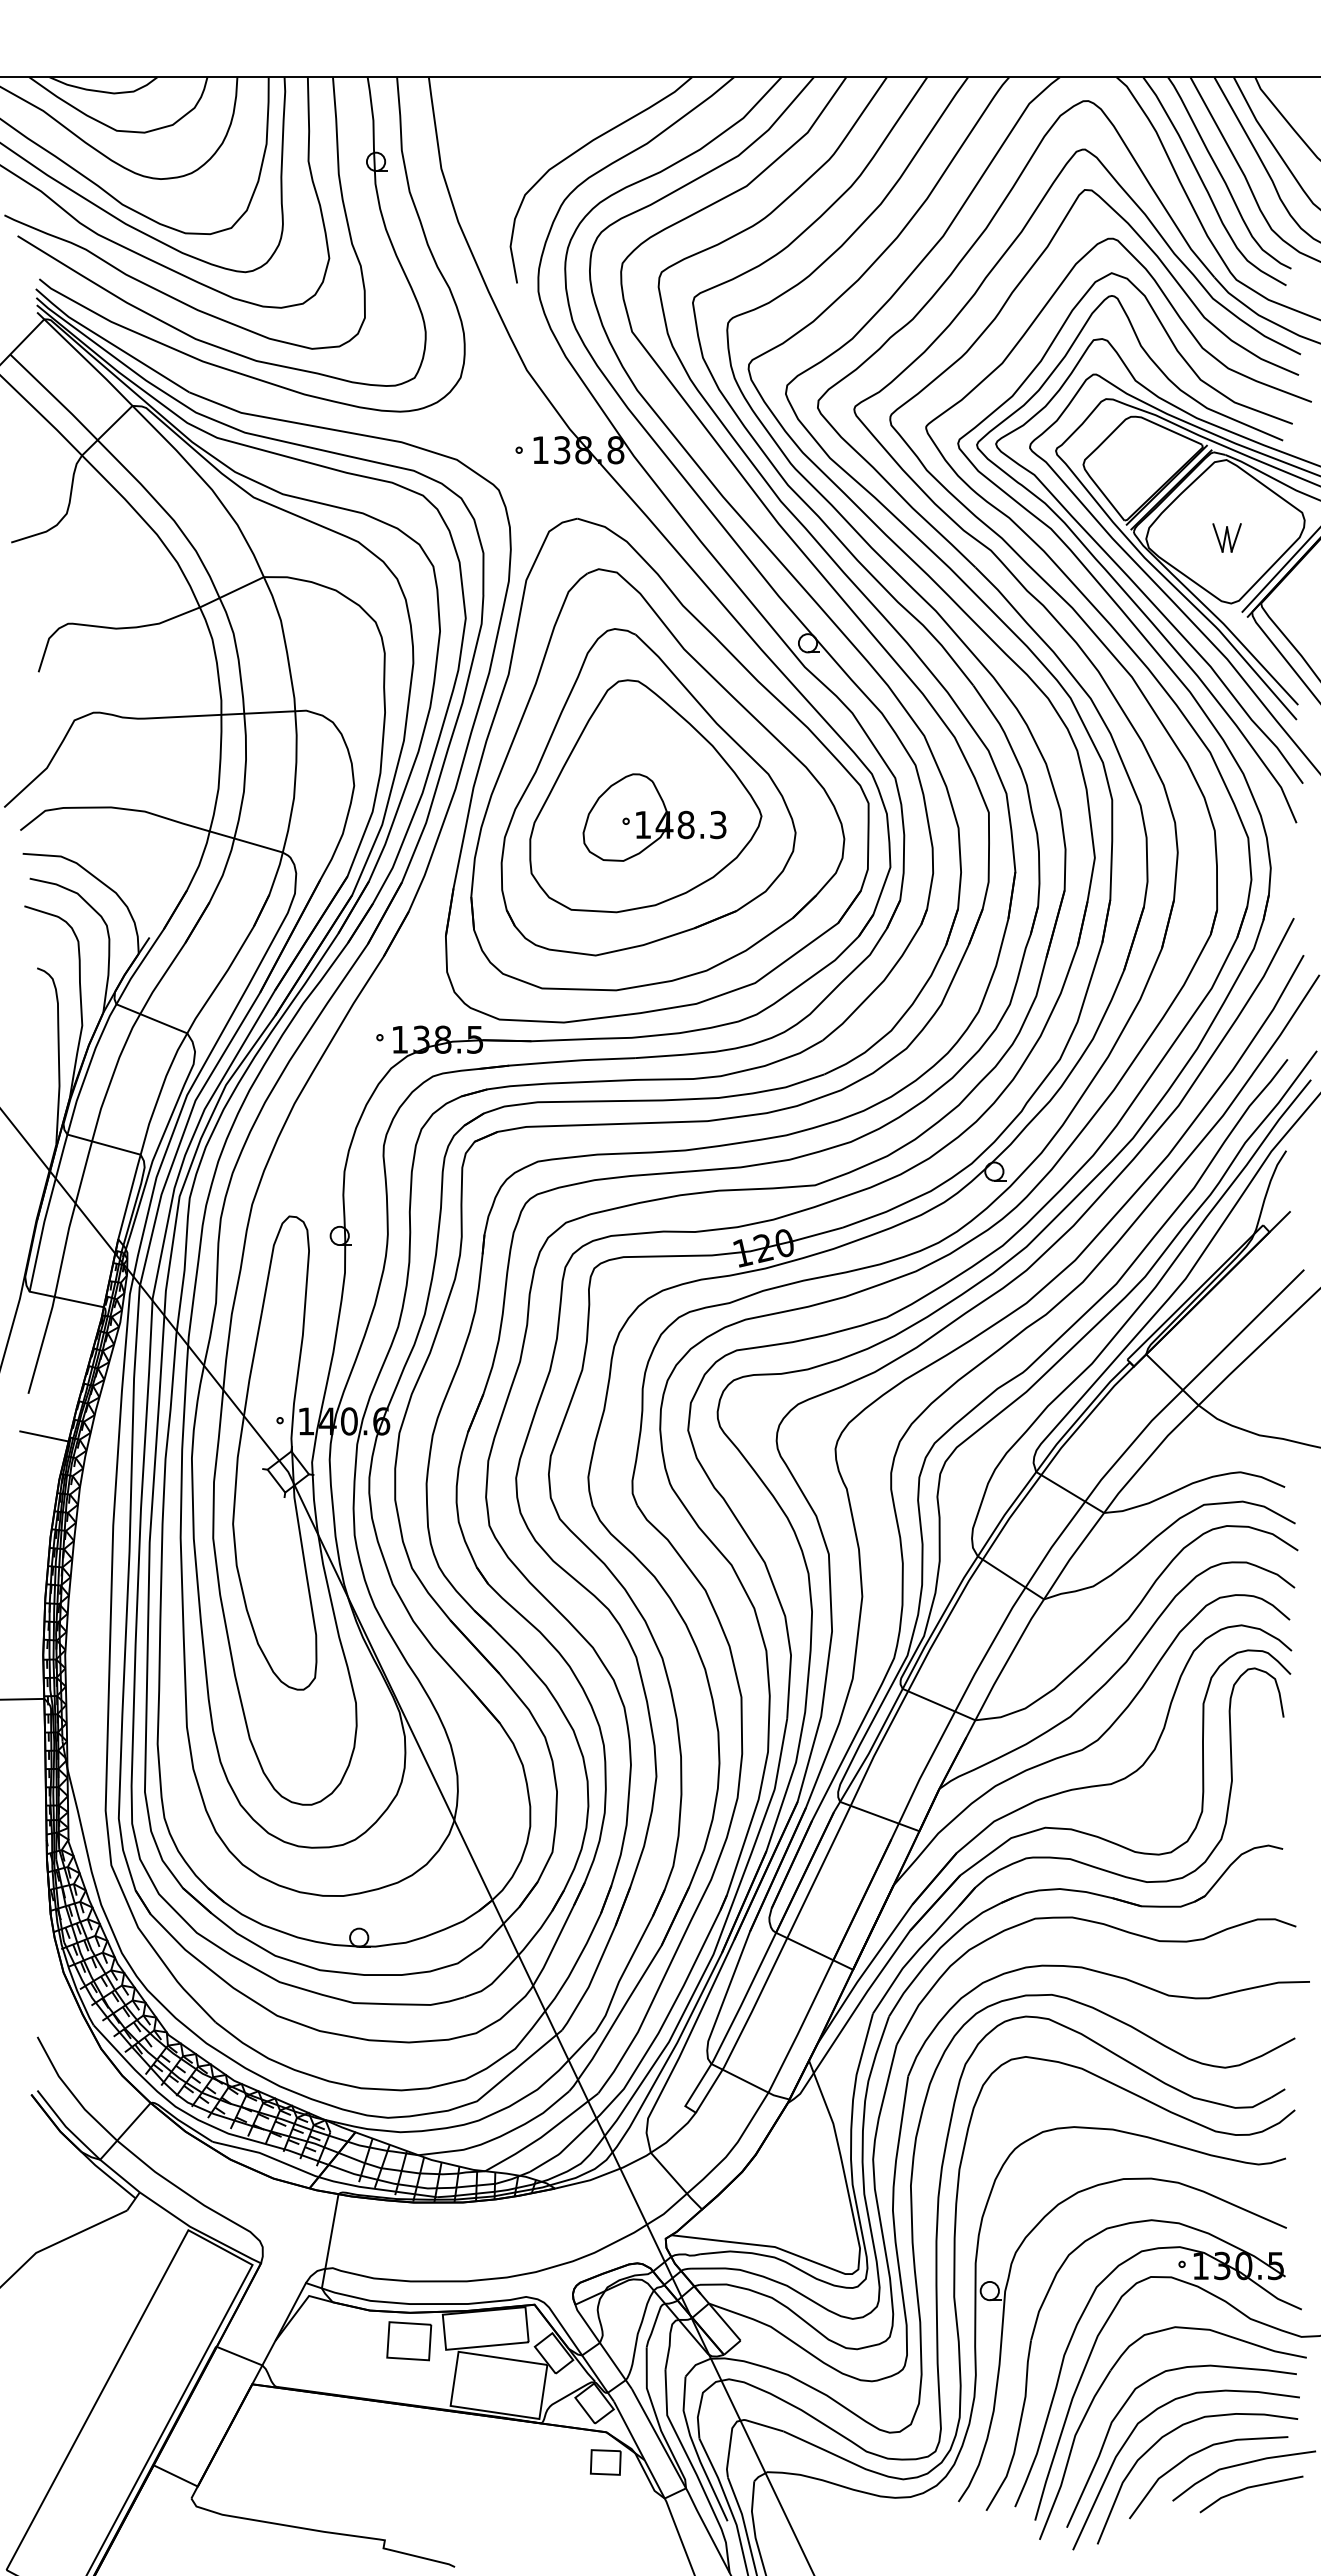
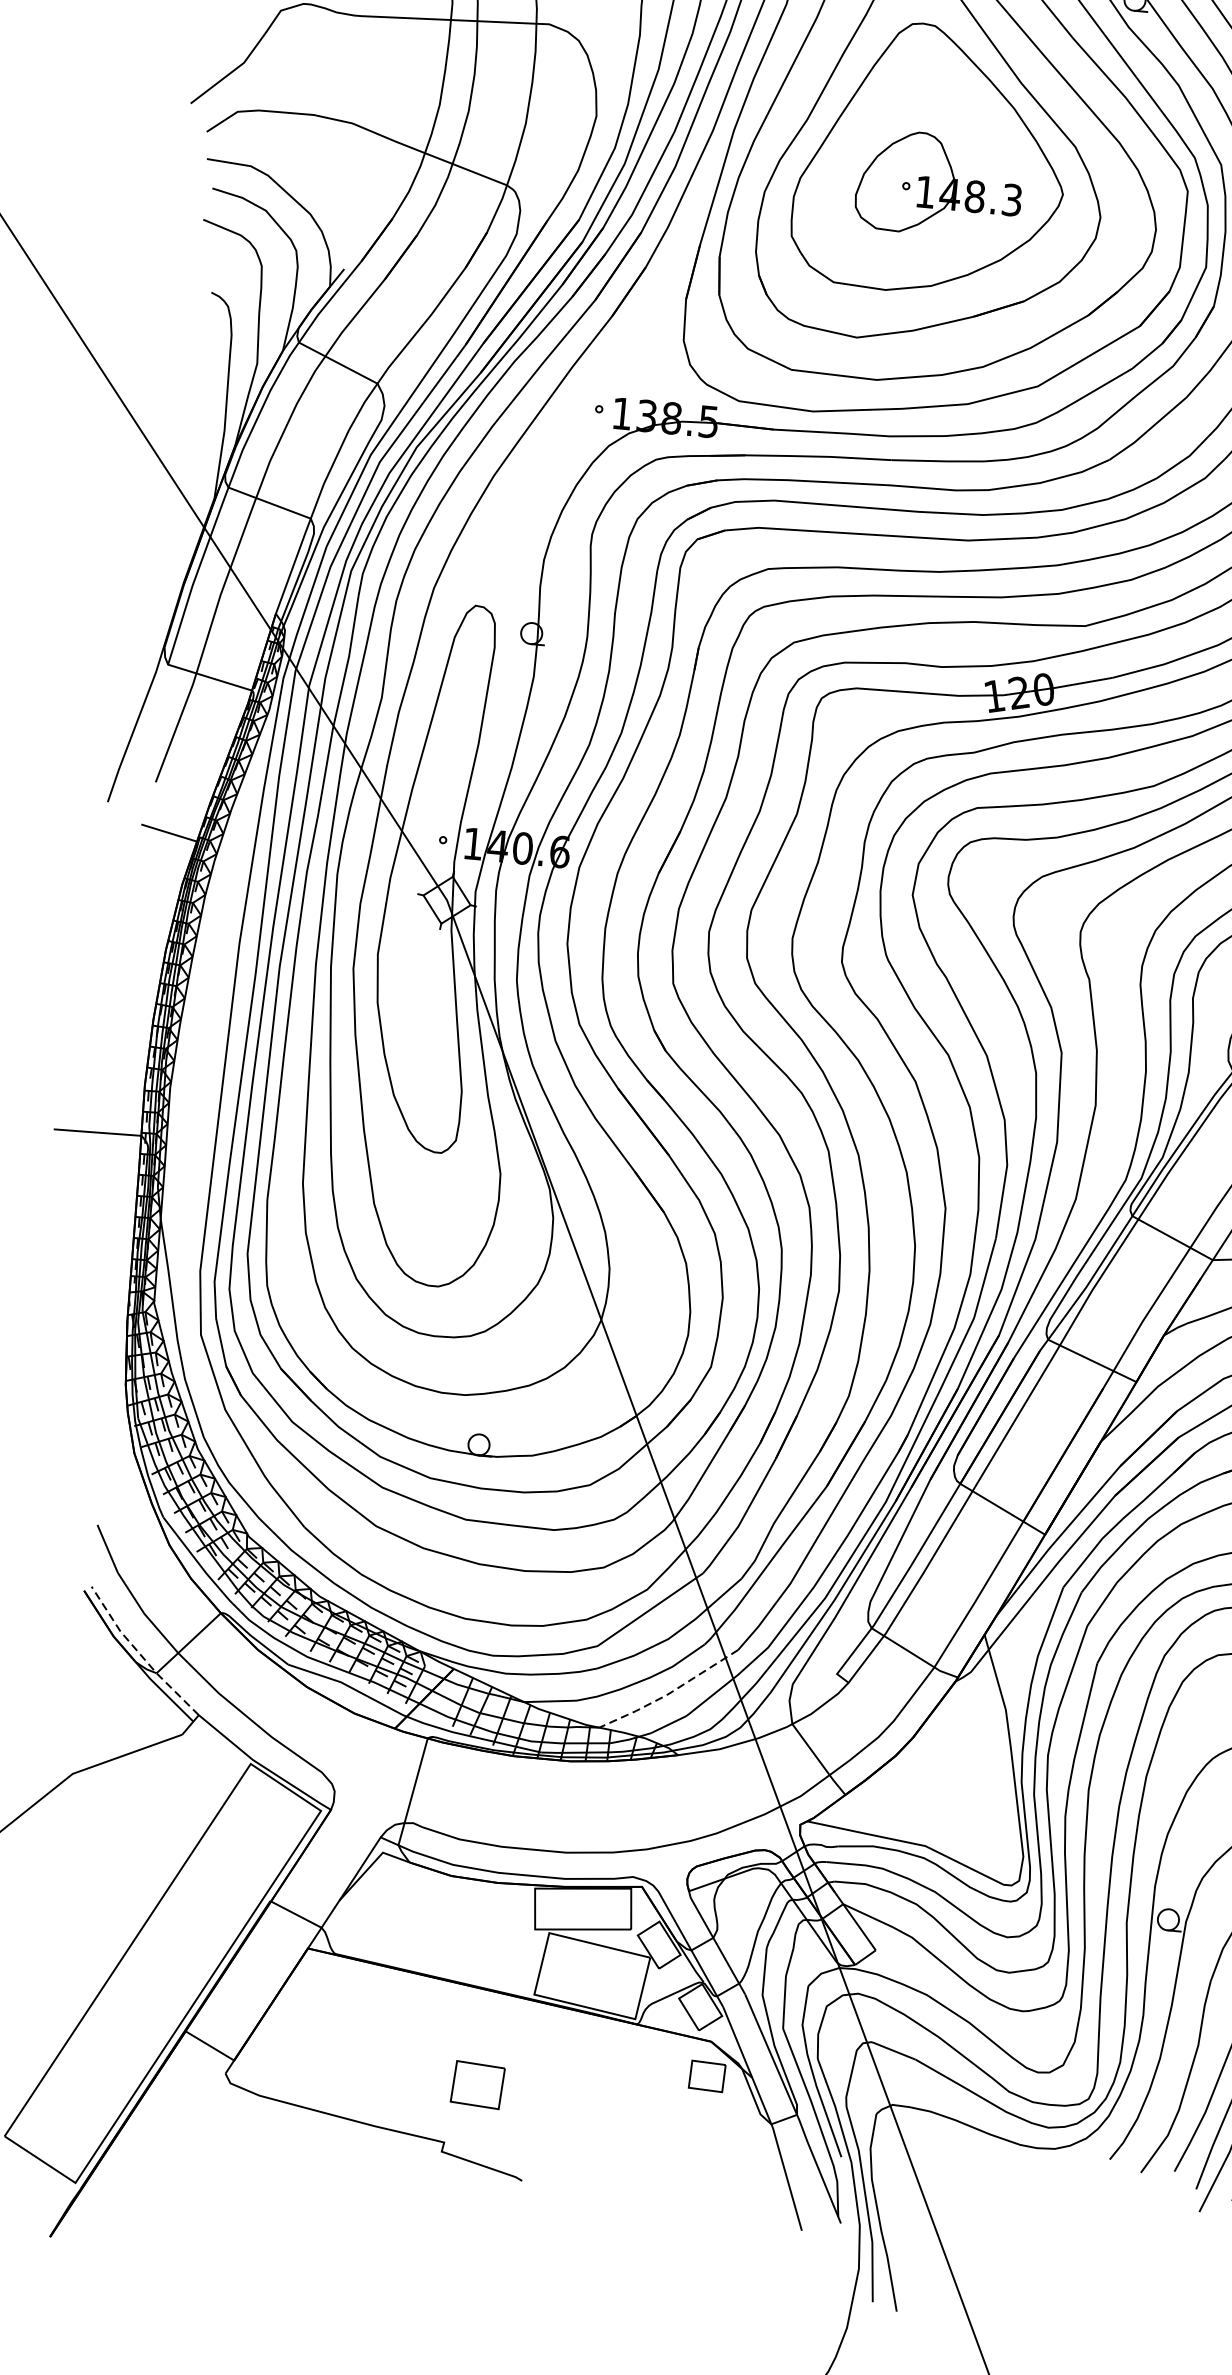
line: (542, 2136) -> (669, 1693), solid -> dashed
line: (84, 2144) -> (140, 1653), solid -> dashed
part: (409, 2341) -> (478, 2085), moved

